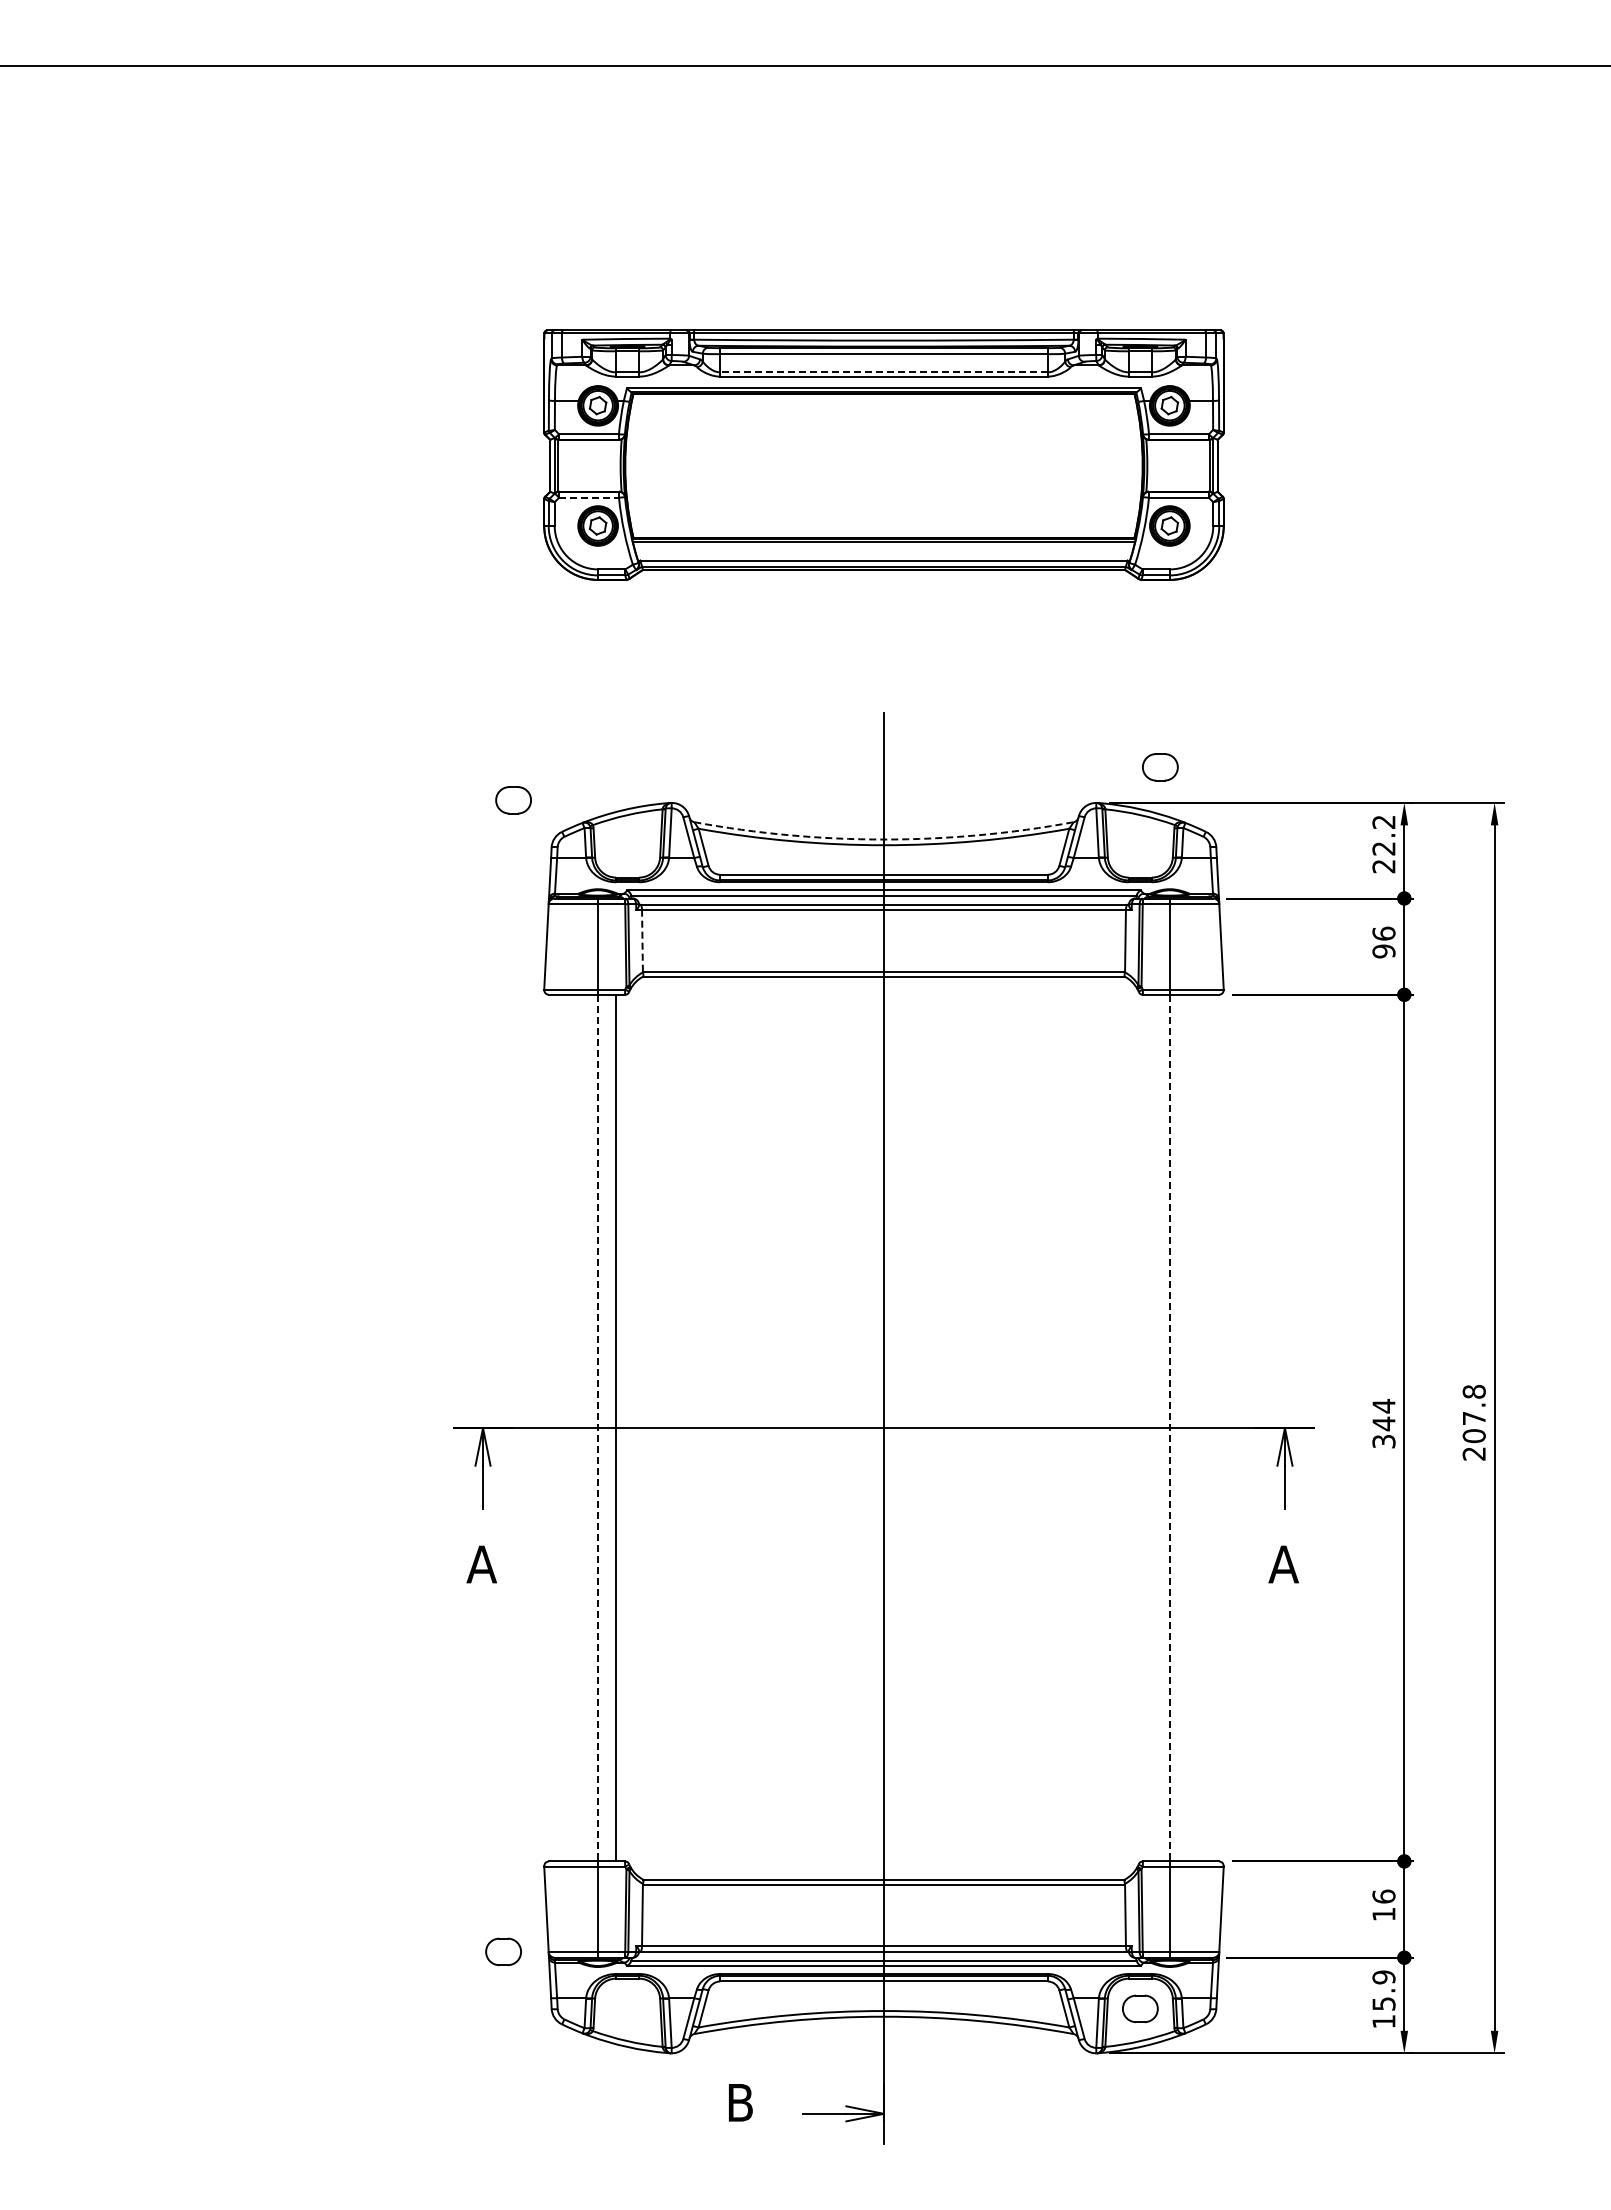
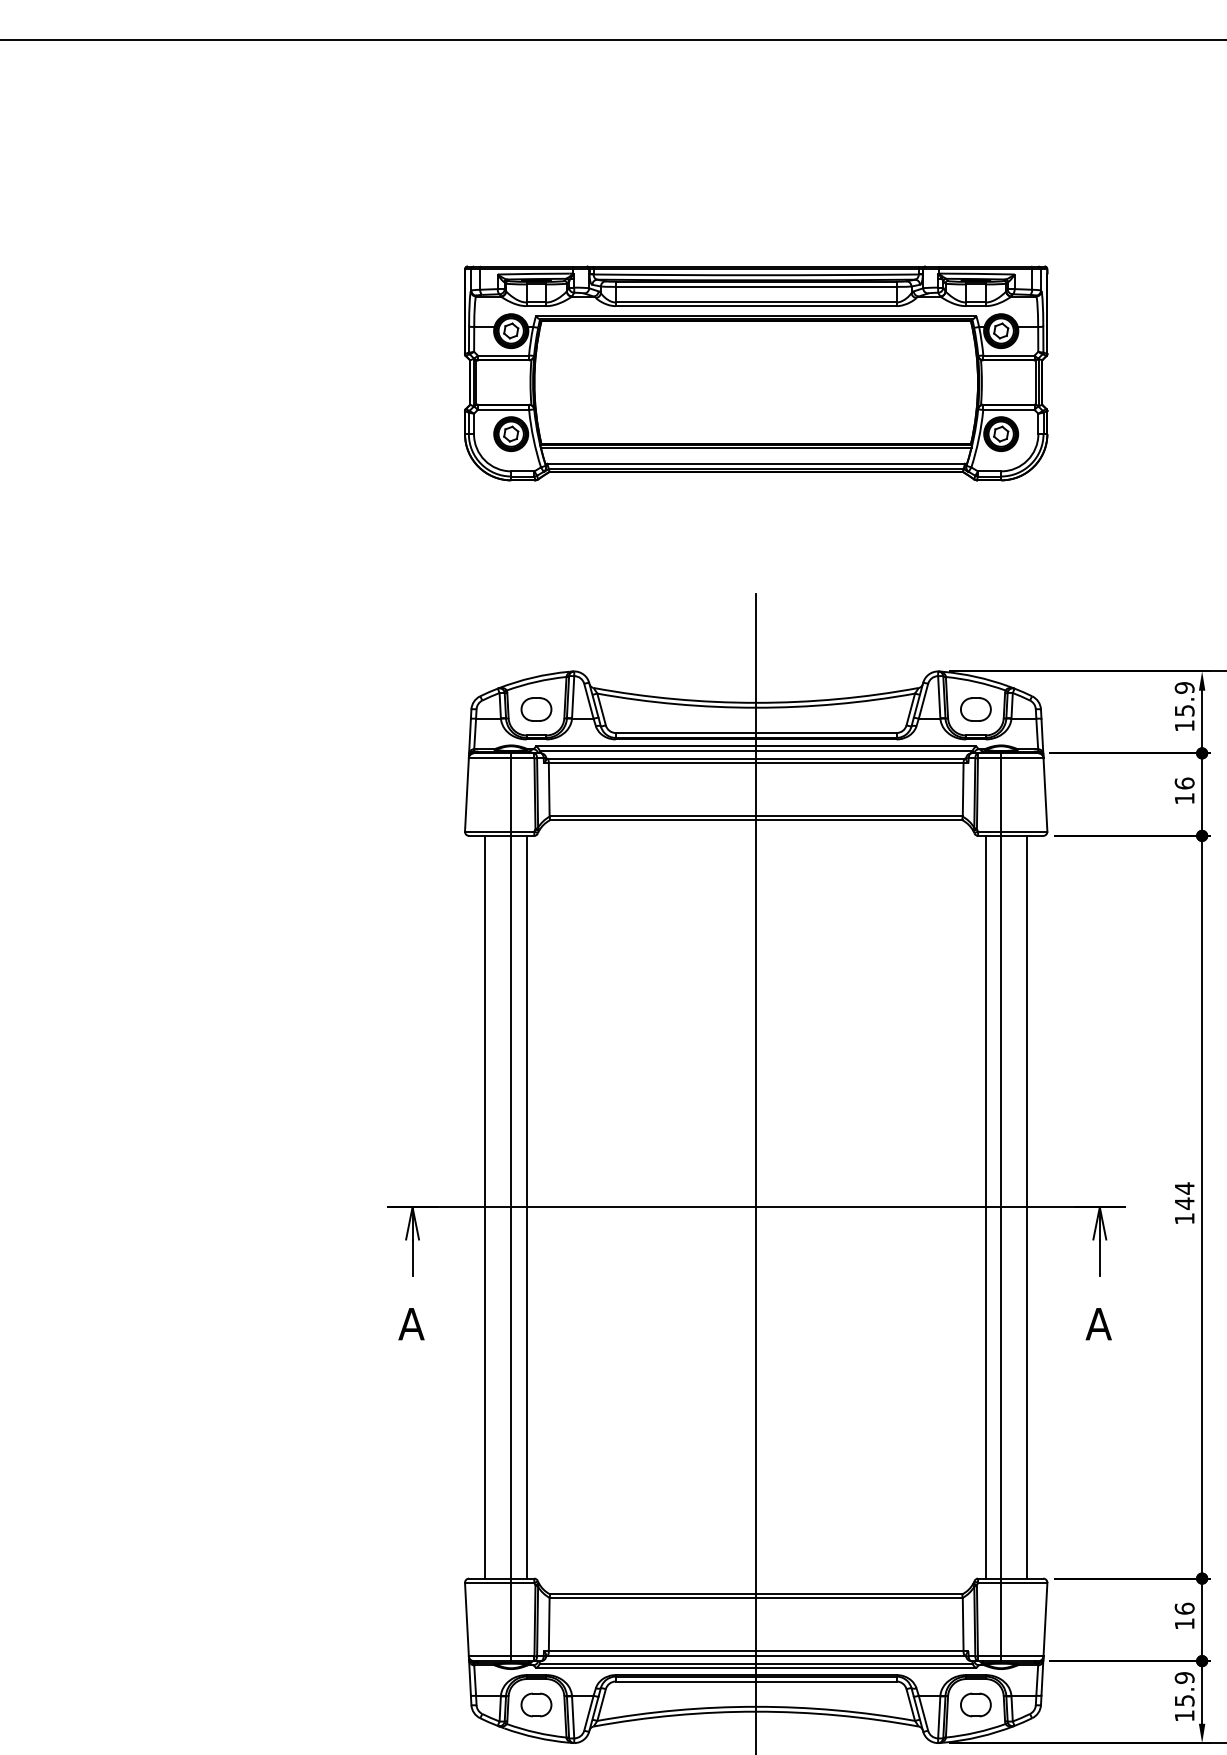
line: (883, 372) -> (755, 302), dashed -> solid
line: (589, 497) -> (503, 409), dashed -> solid
part: (1160, 767) -> (976, 709), moved
part: (513, 800) -> (536, 709), moved
arc: (883, 839) -> (755, 702), dashed -> solid
text: (1383, 844) -> (1184, 707), 22.2 -> 15.9
line: (642, 940) -> (549, 789), dashed -> solid
text: (1383, 951) -> (1184, 798), 96 -> 16
line: (568, 1427) -> (485, 1206), added
line: (1151, 1427) -> (985, 1206), added
line: (1199, 1427) -> (1026, 1206), added
line: (598, 1428) -> (511, 1207), dashed -> solid
line: (1169, 1428) -> (1000, 1207), dashed -> solid
text: (1383, 1441) -> (1184, 1218), 344 -> 144
part: (503, 1951) -> (536, 1704), moved

